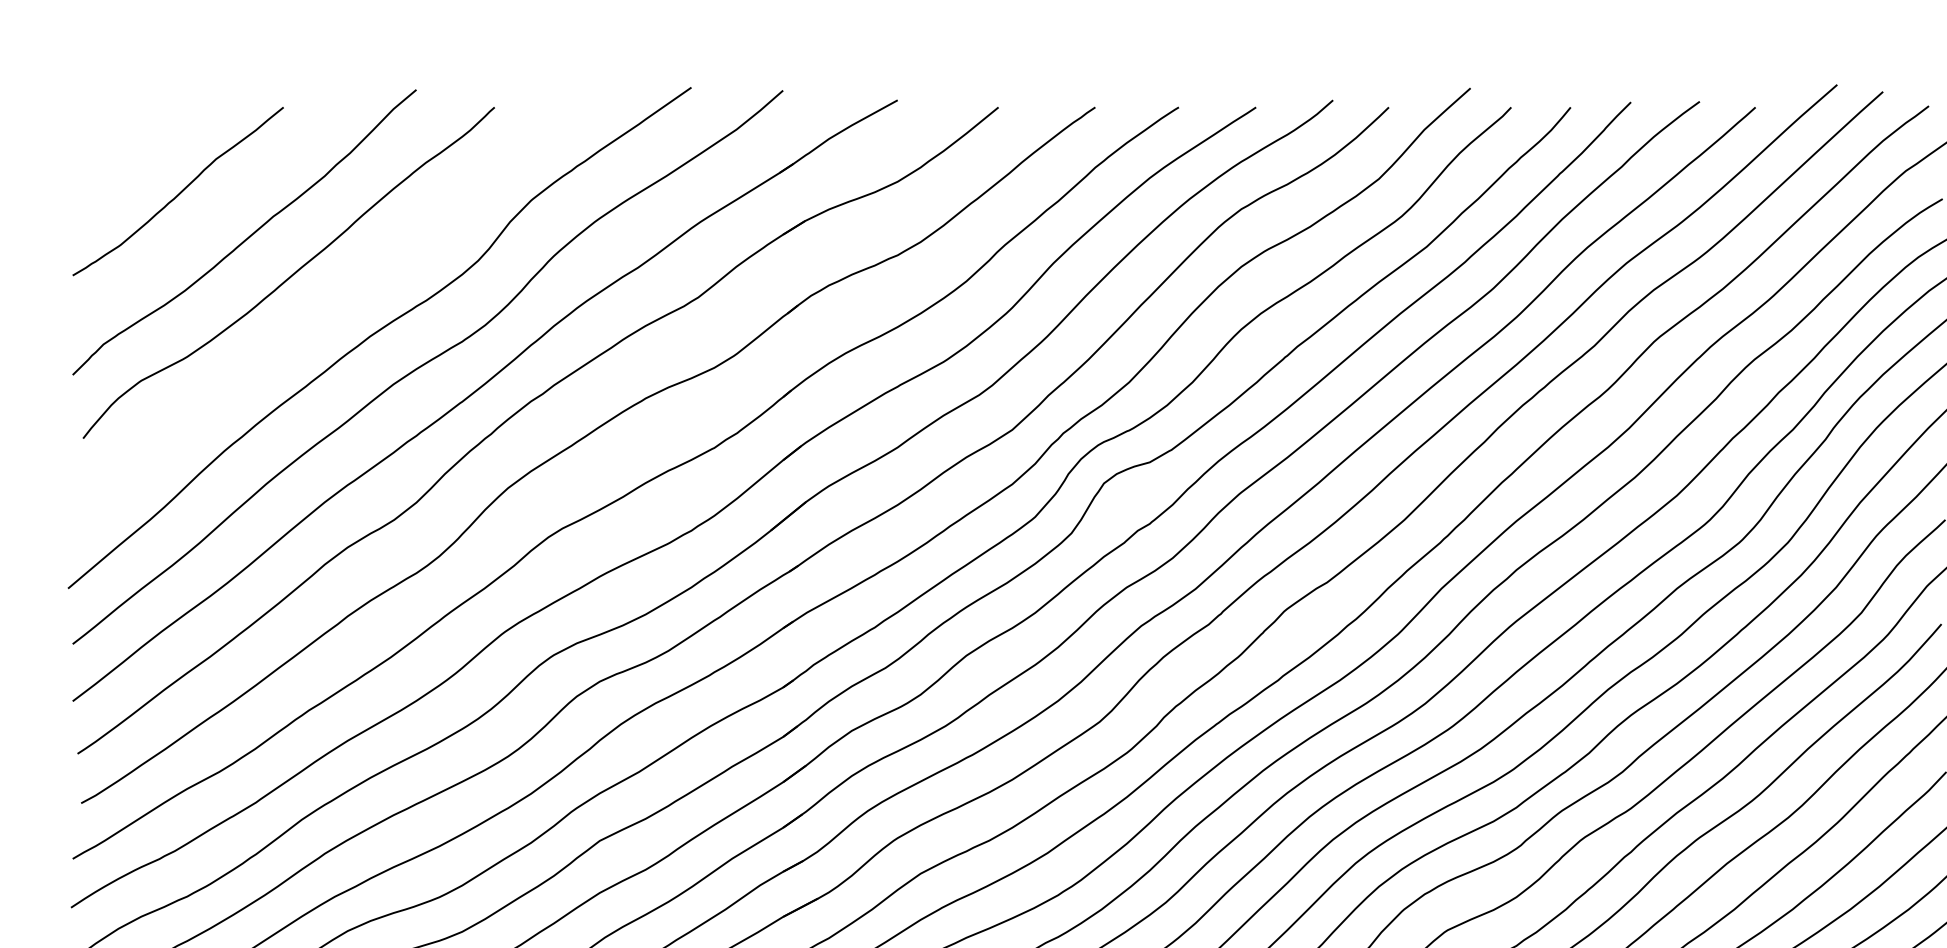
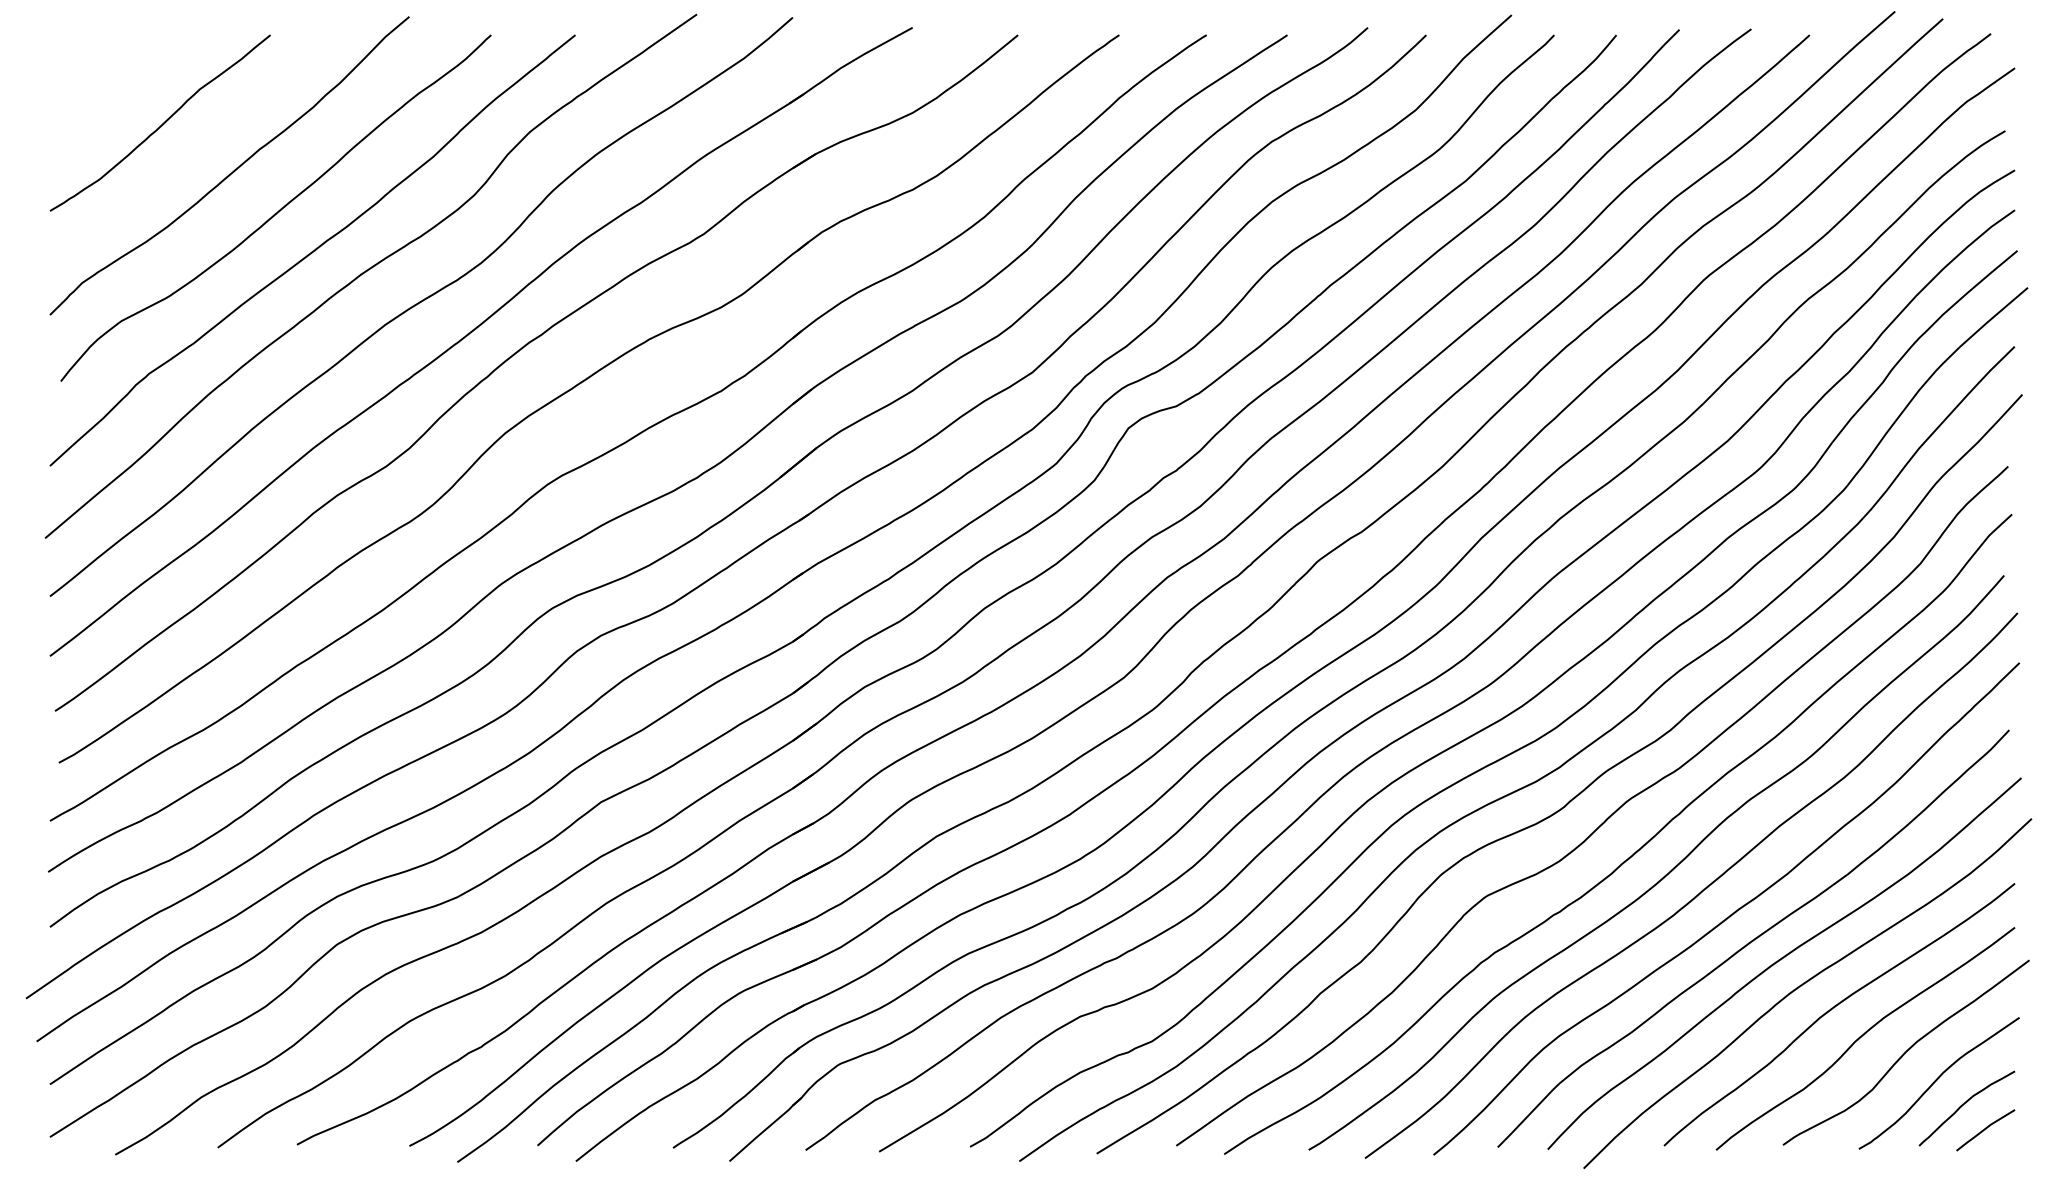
curve: (323, 313) -> (312, 250), added

